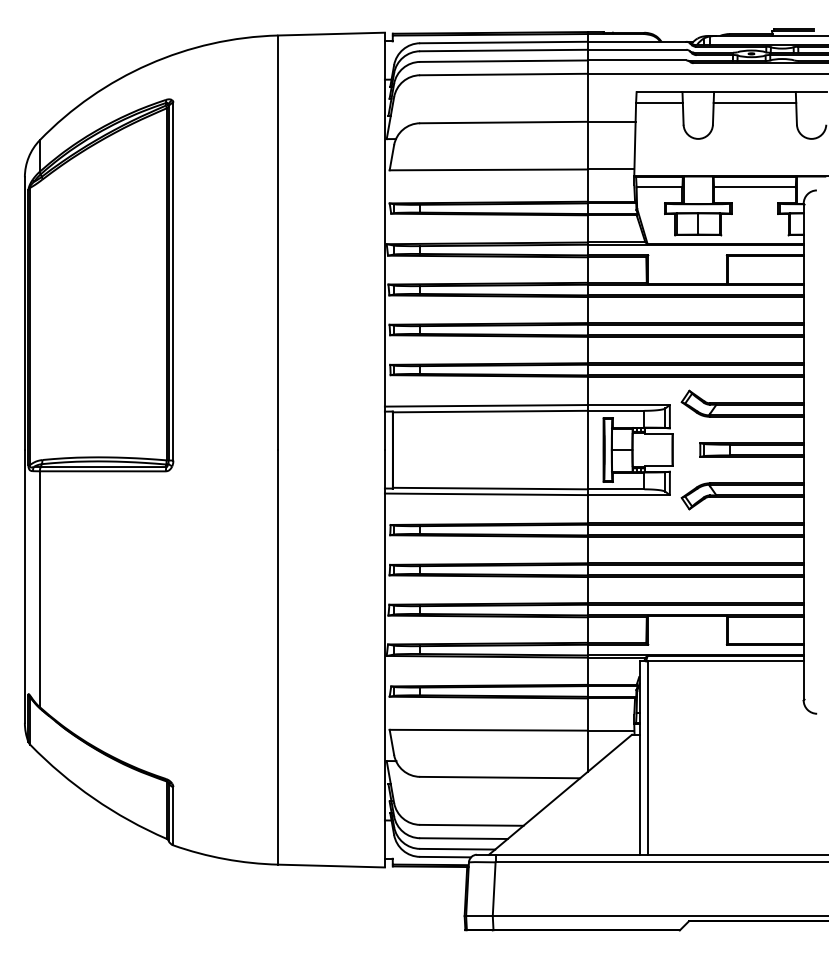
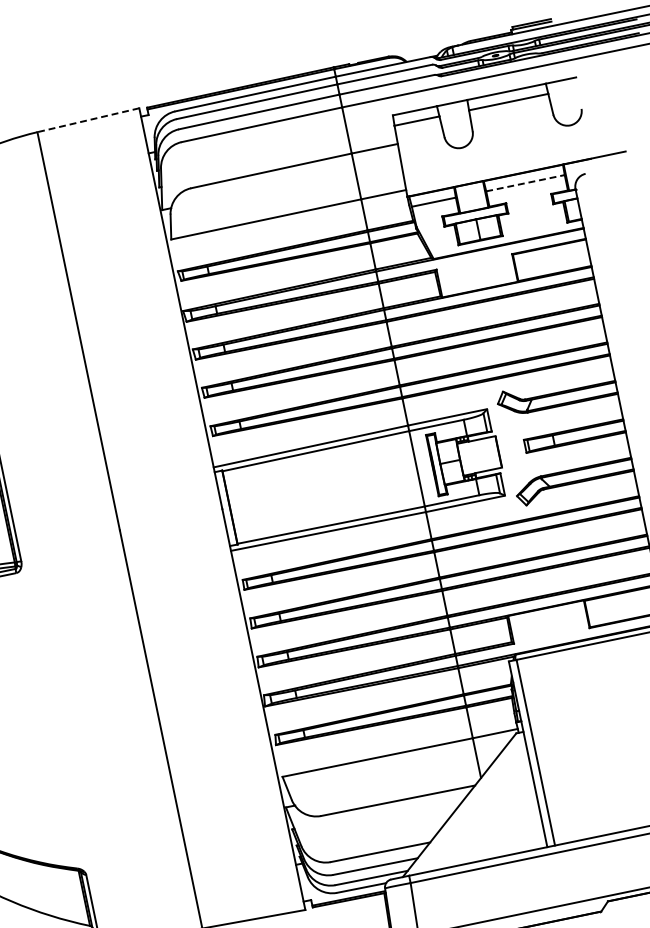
line: (331, 34) -> (88, 120), solid -> dashed
line: (754, 187) -> (525, 183), solid -> dashed

